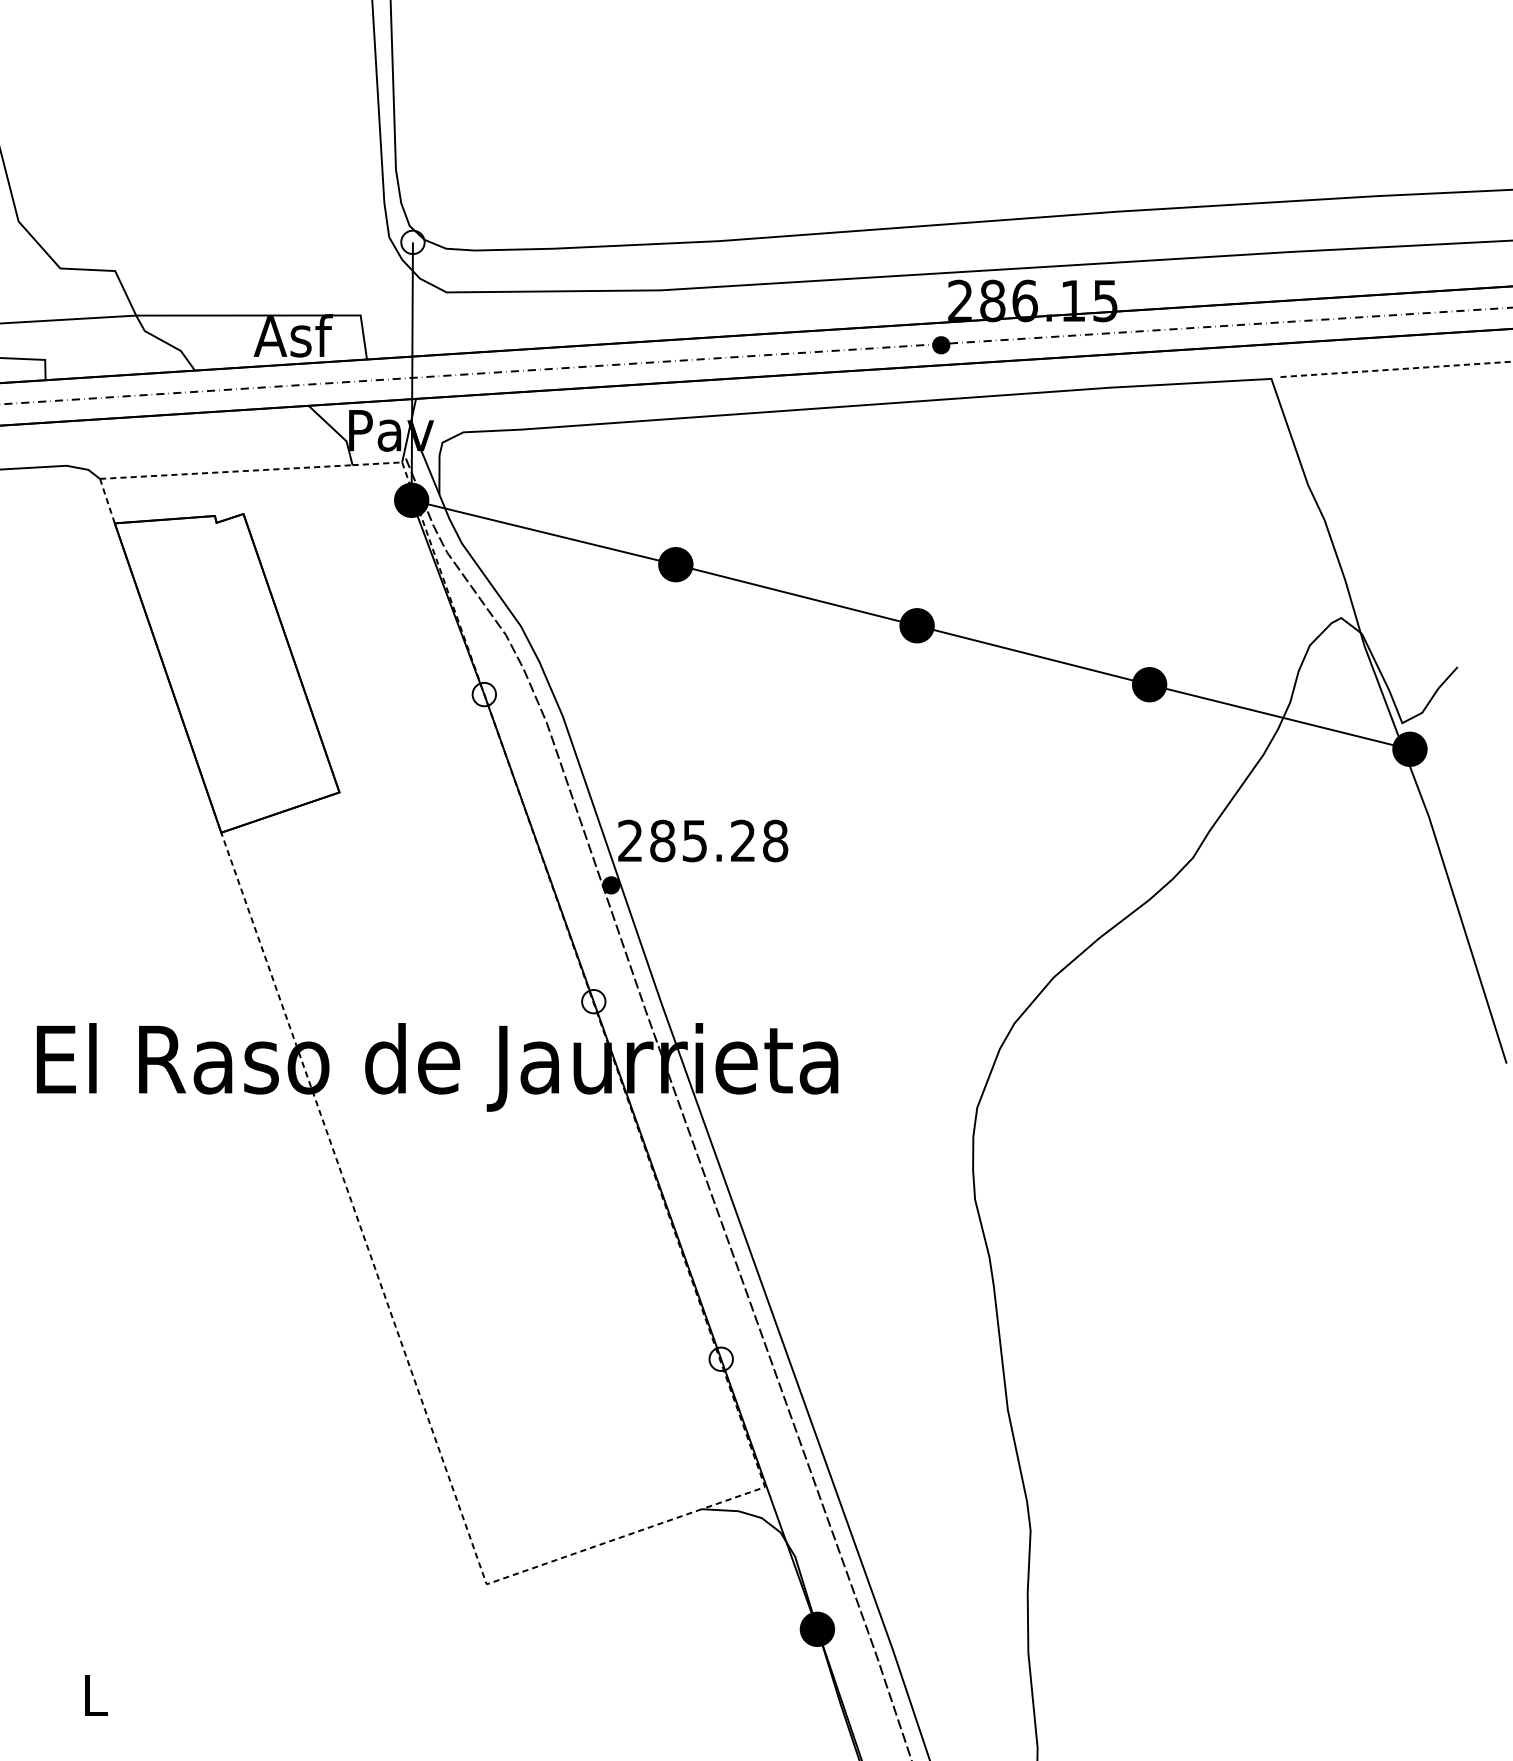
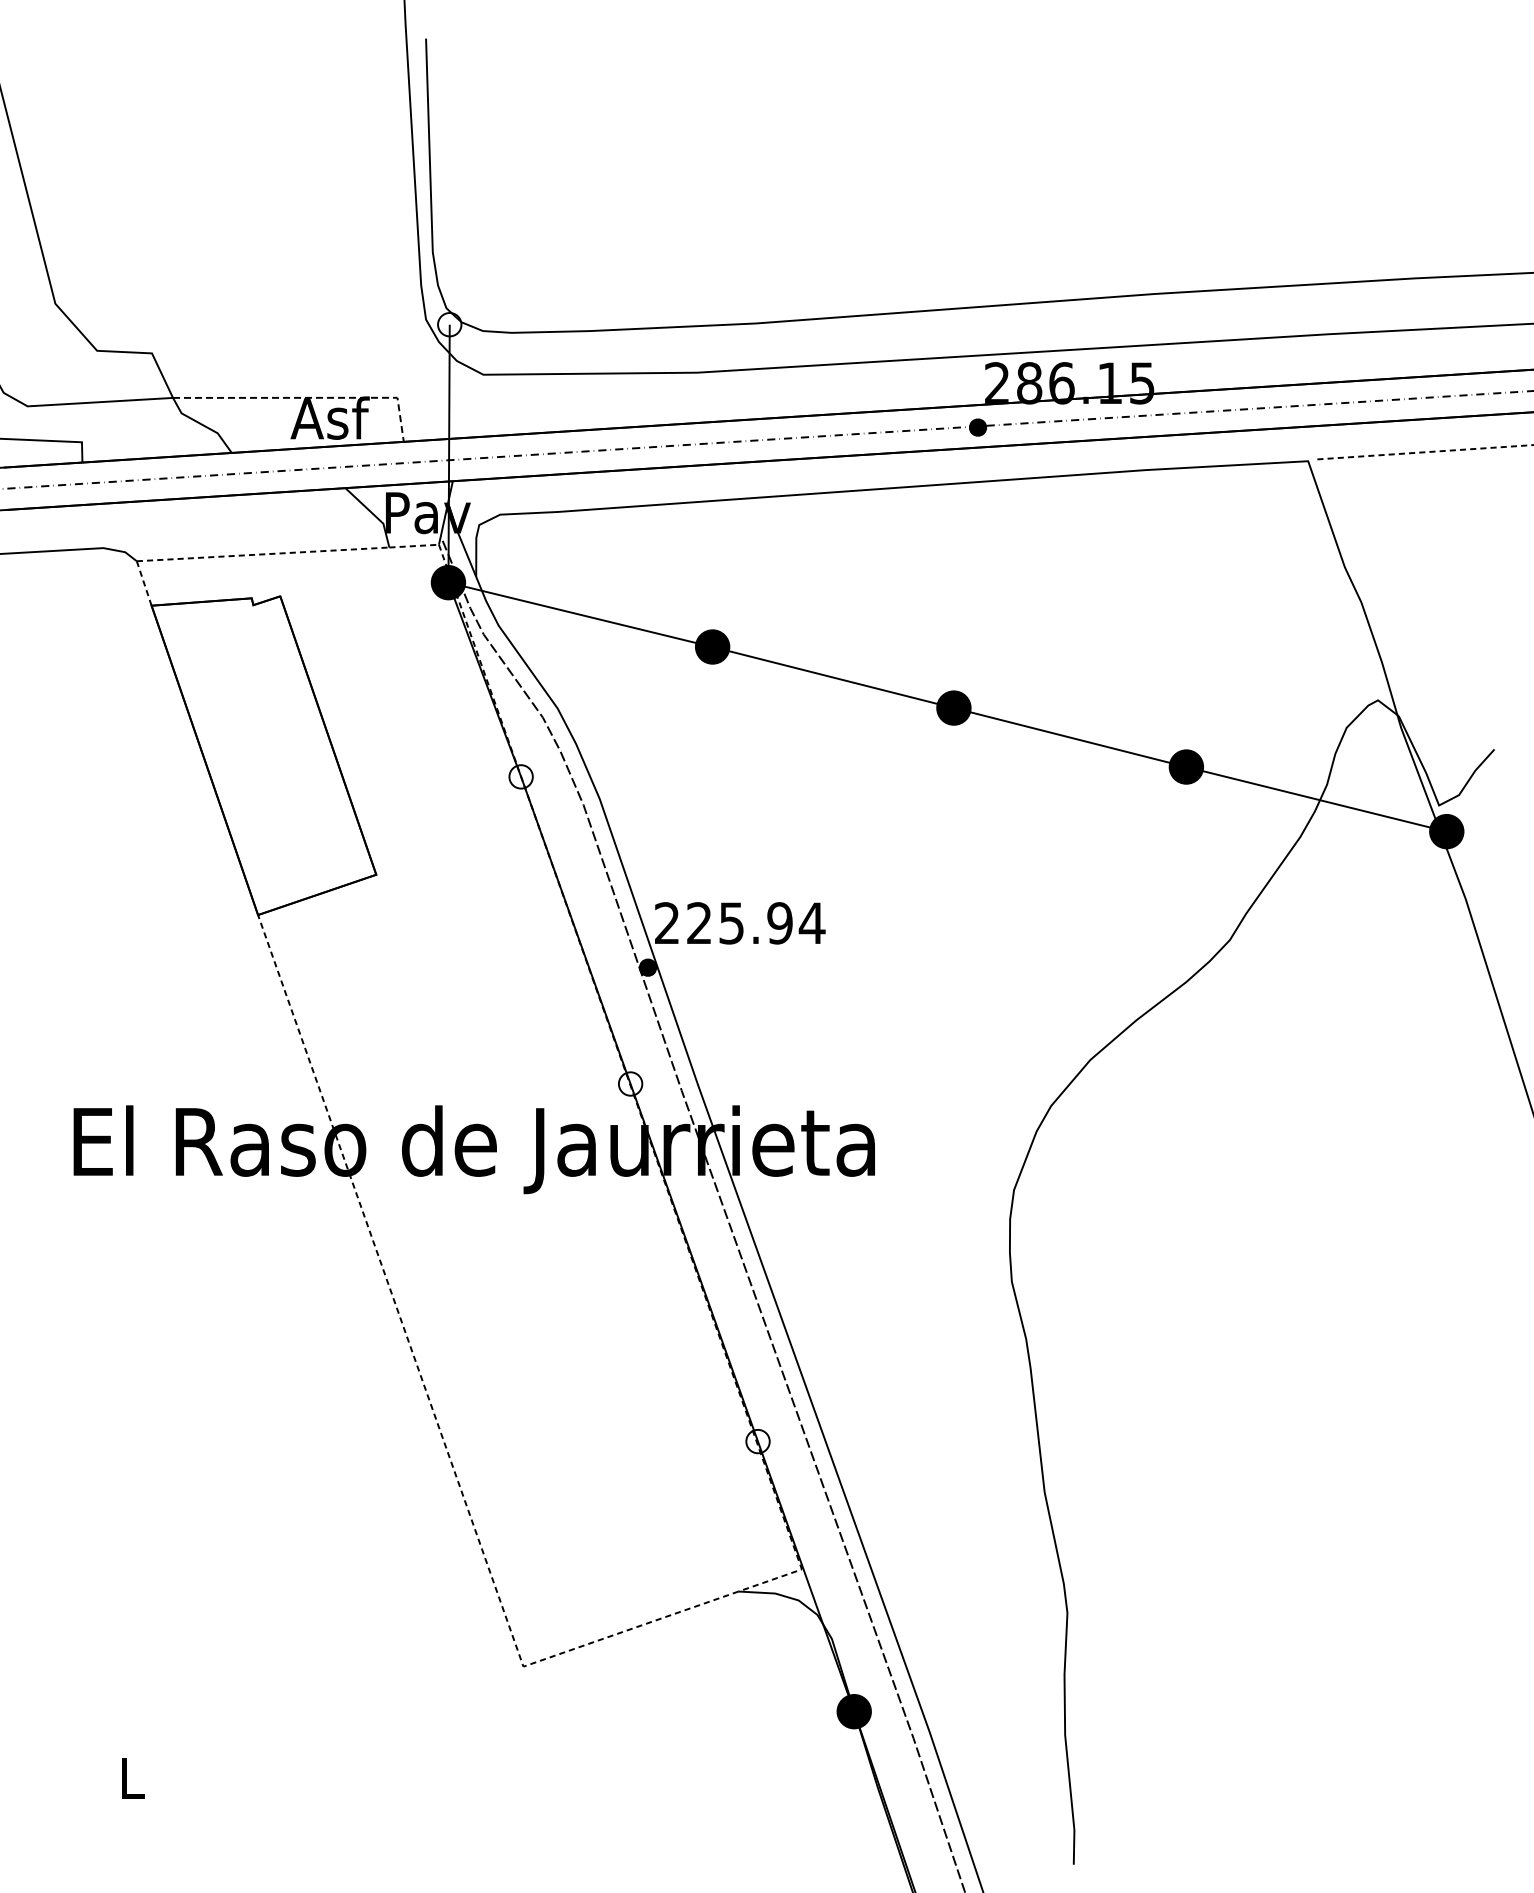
line: (271, 315) -> (308, 397), solid -> dashed
text: (719, 841) -> (756, 923), 285.28 -> 225.94

